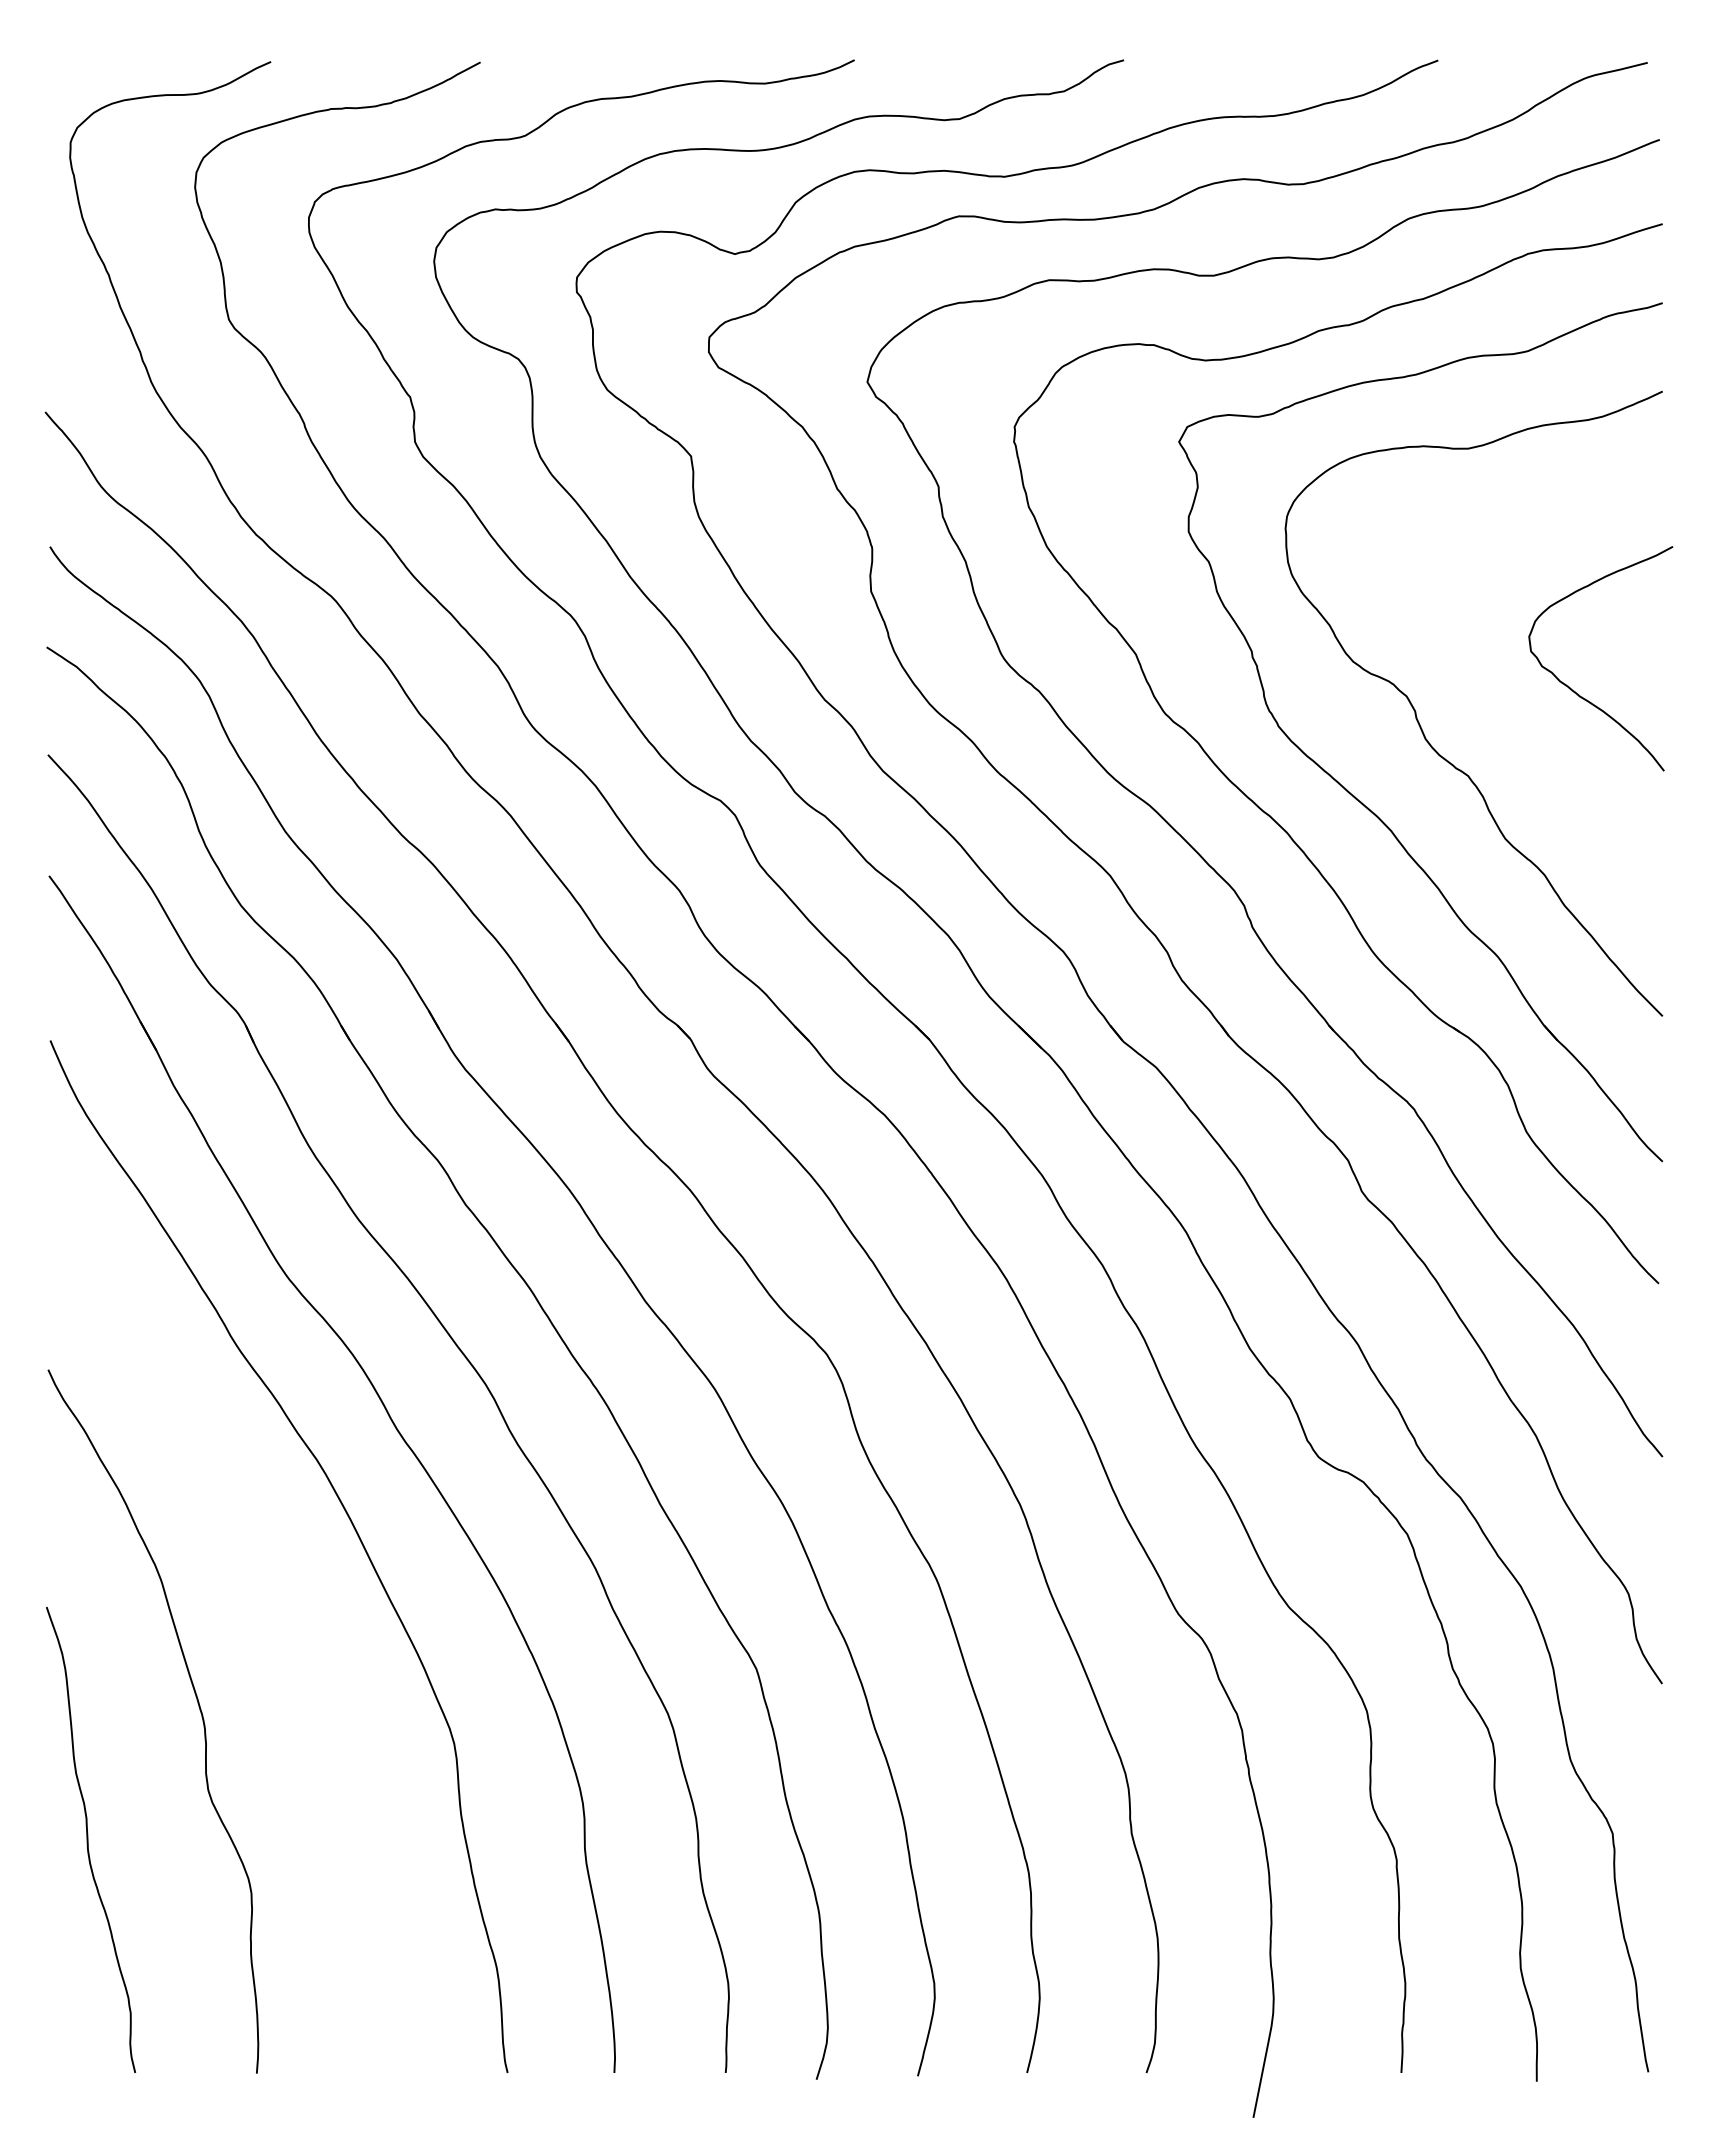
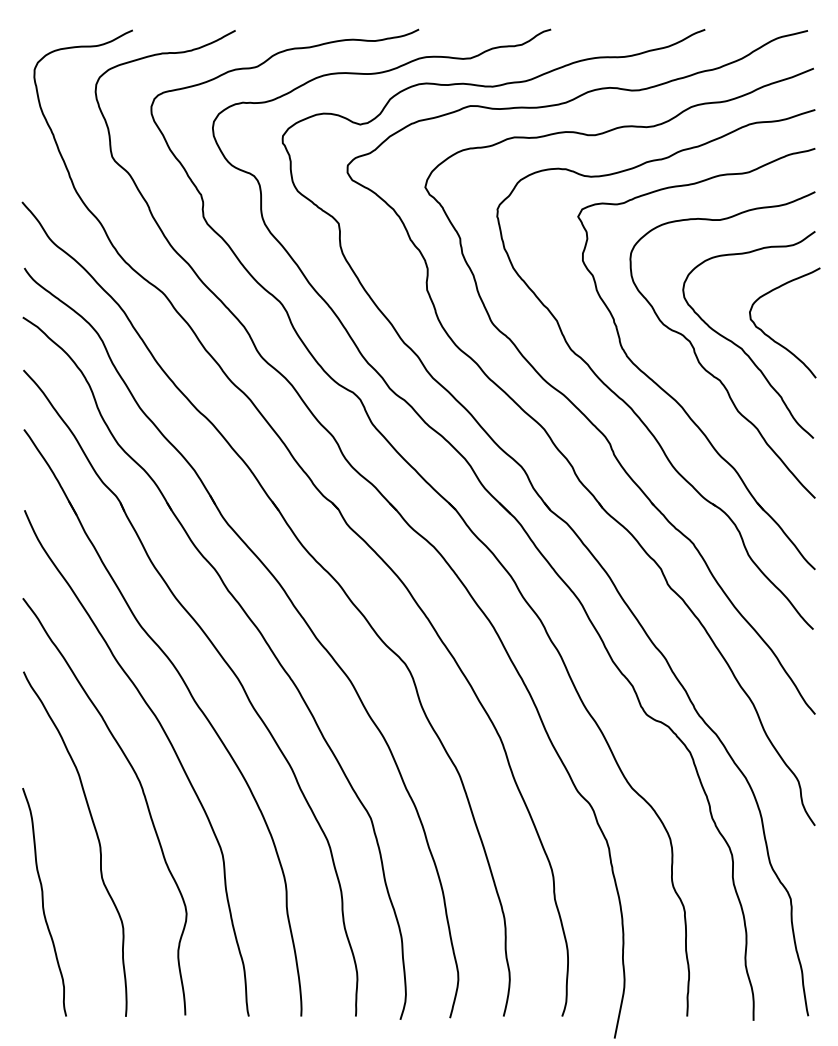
curve: (1510, 706) -> (740, 346), added
curve: (290, 1618) -> (142, 793), added

